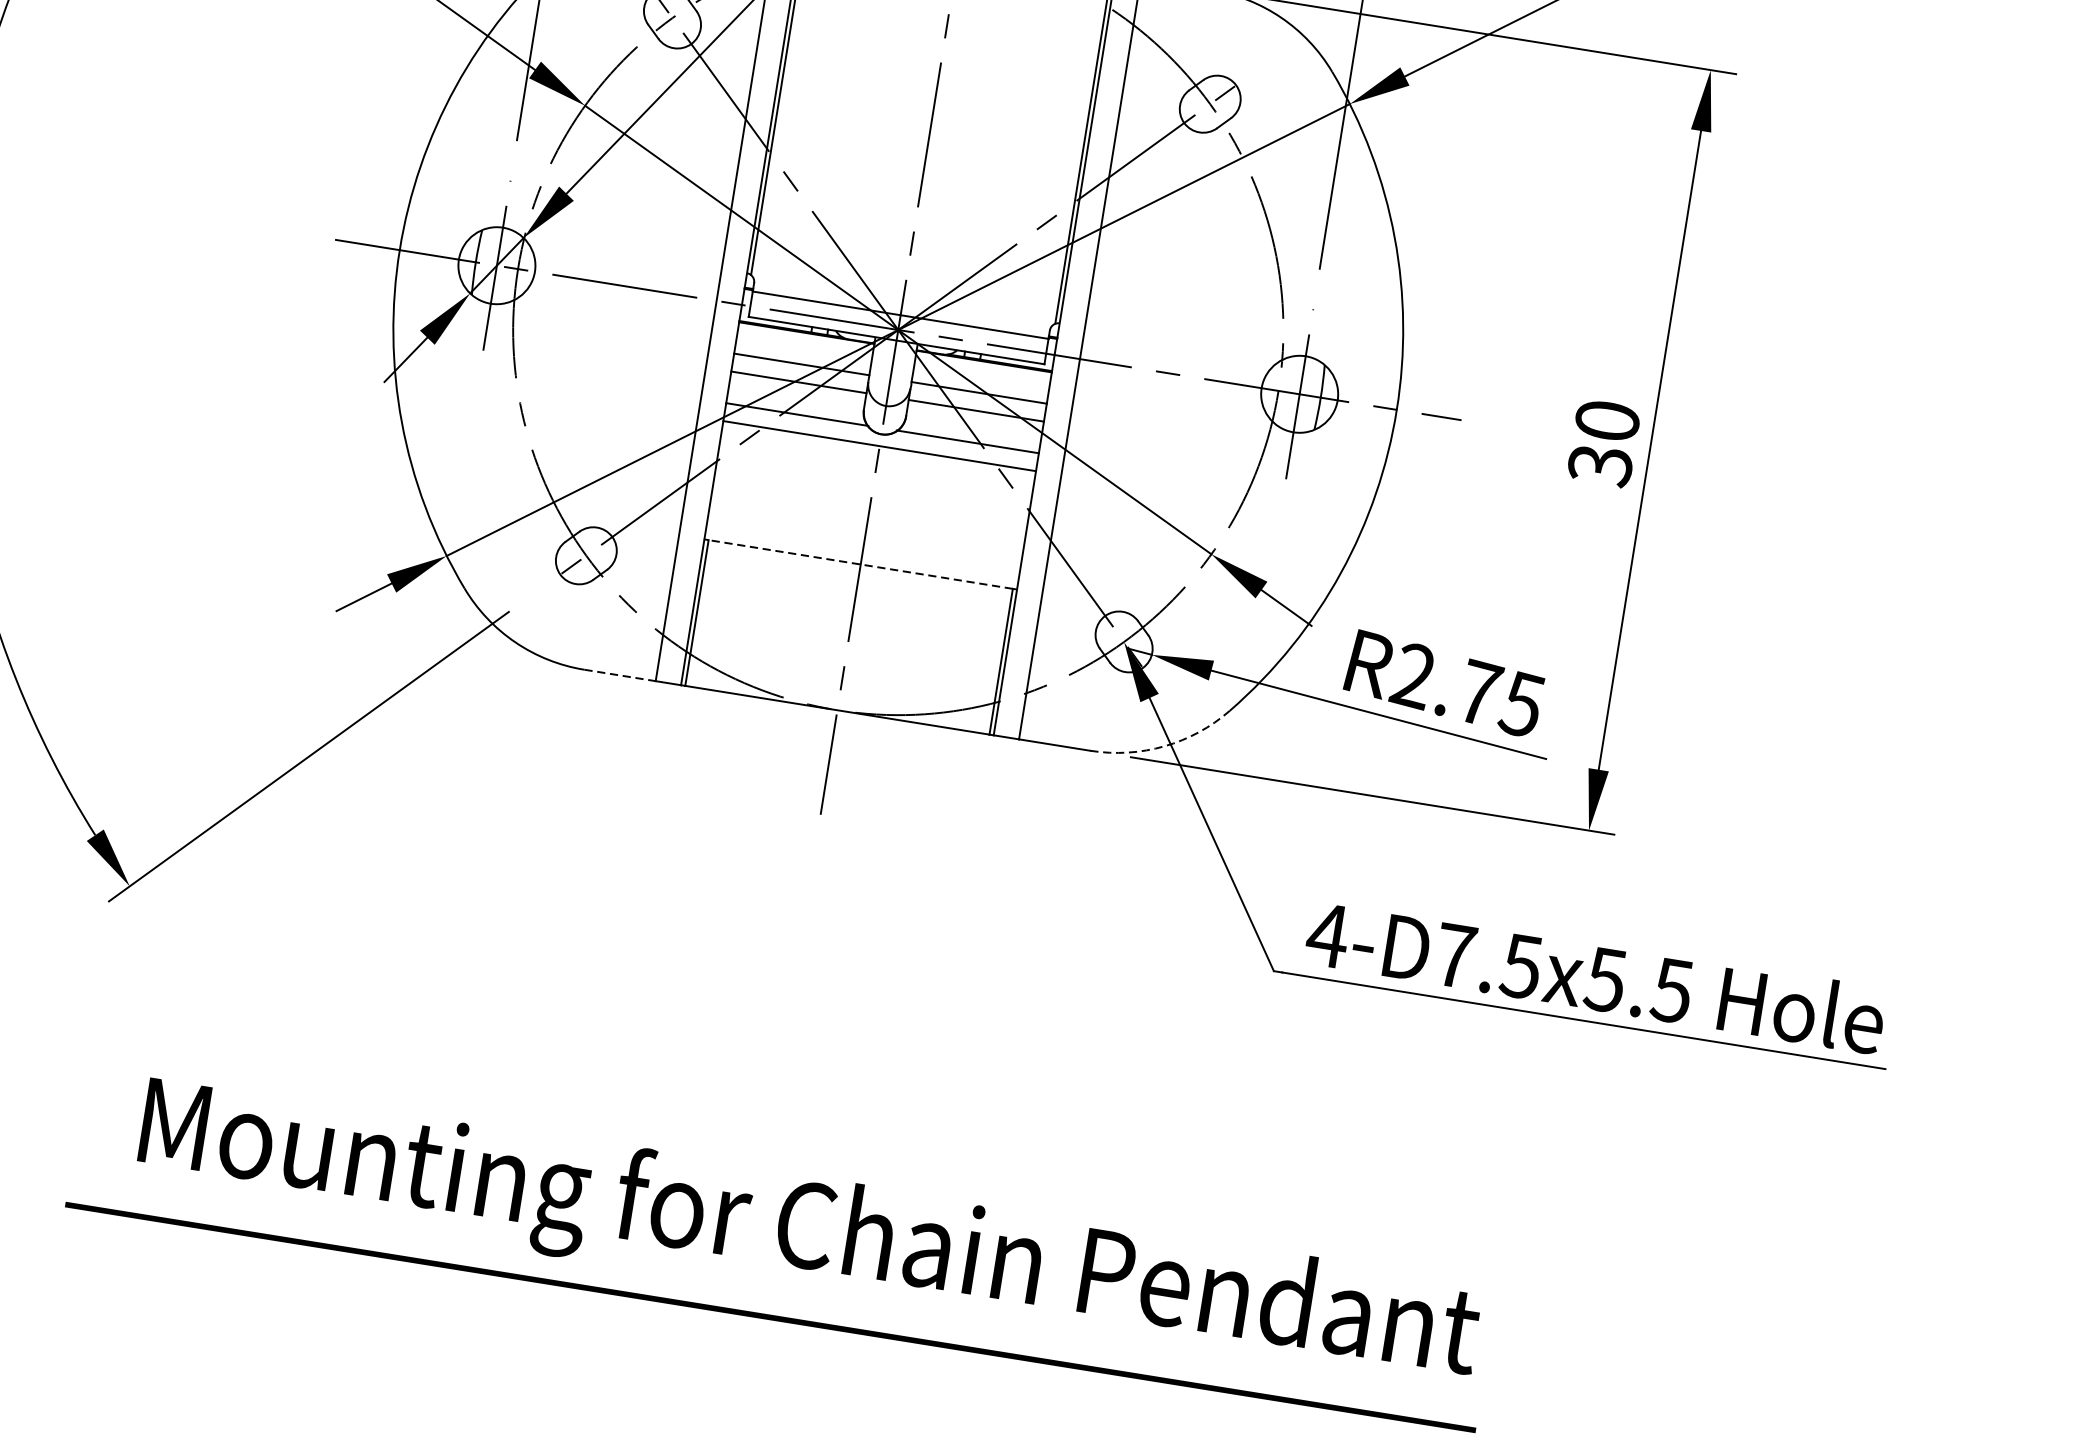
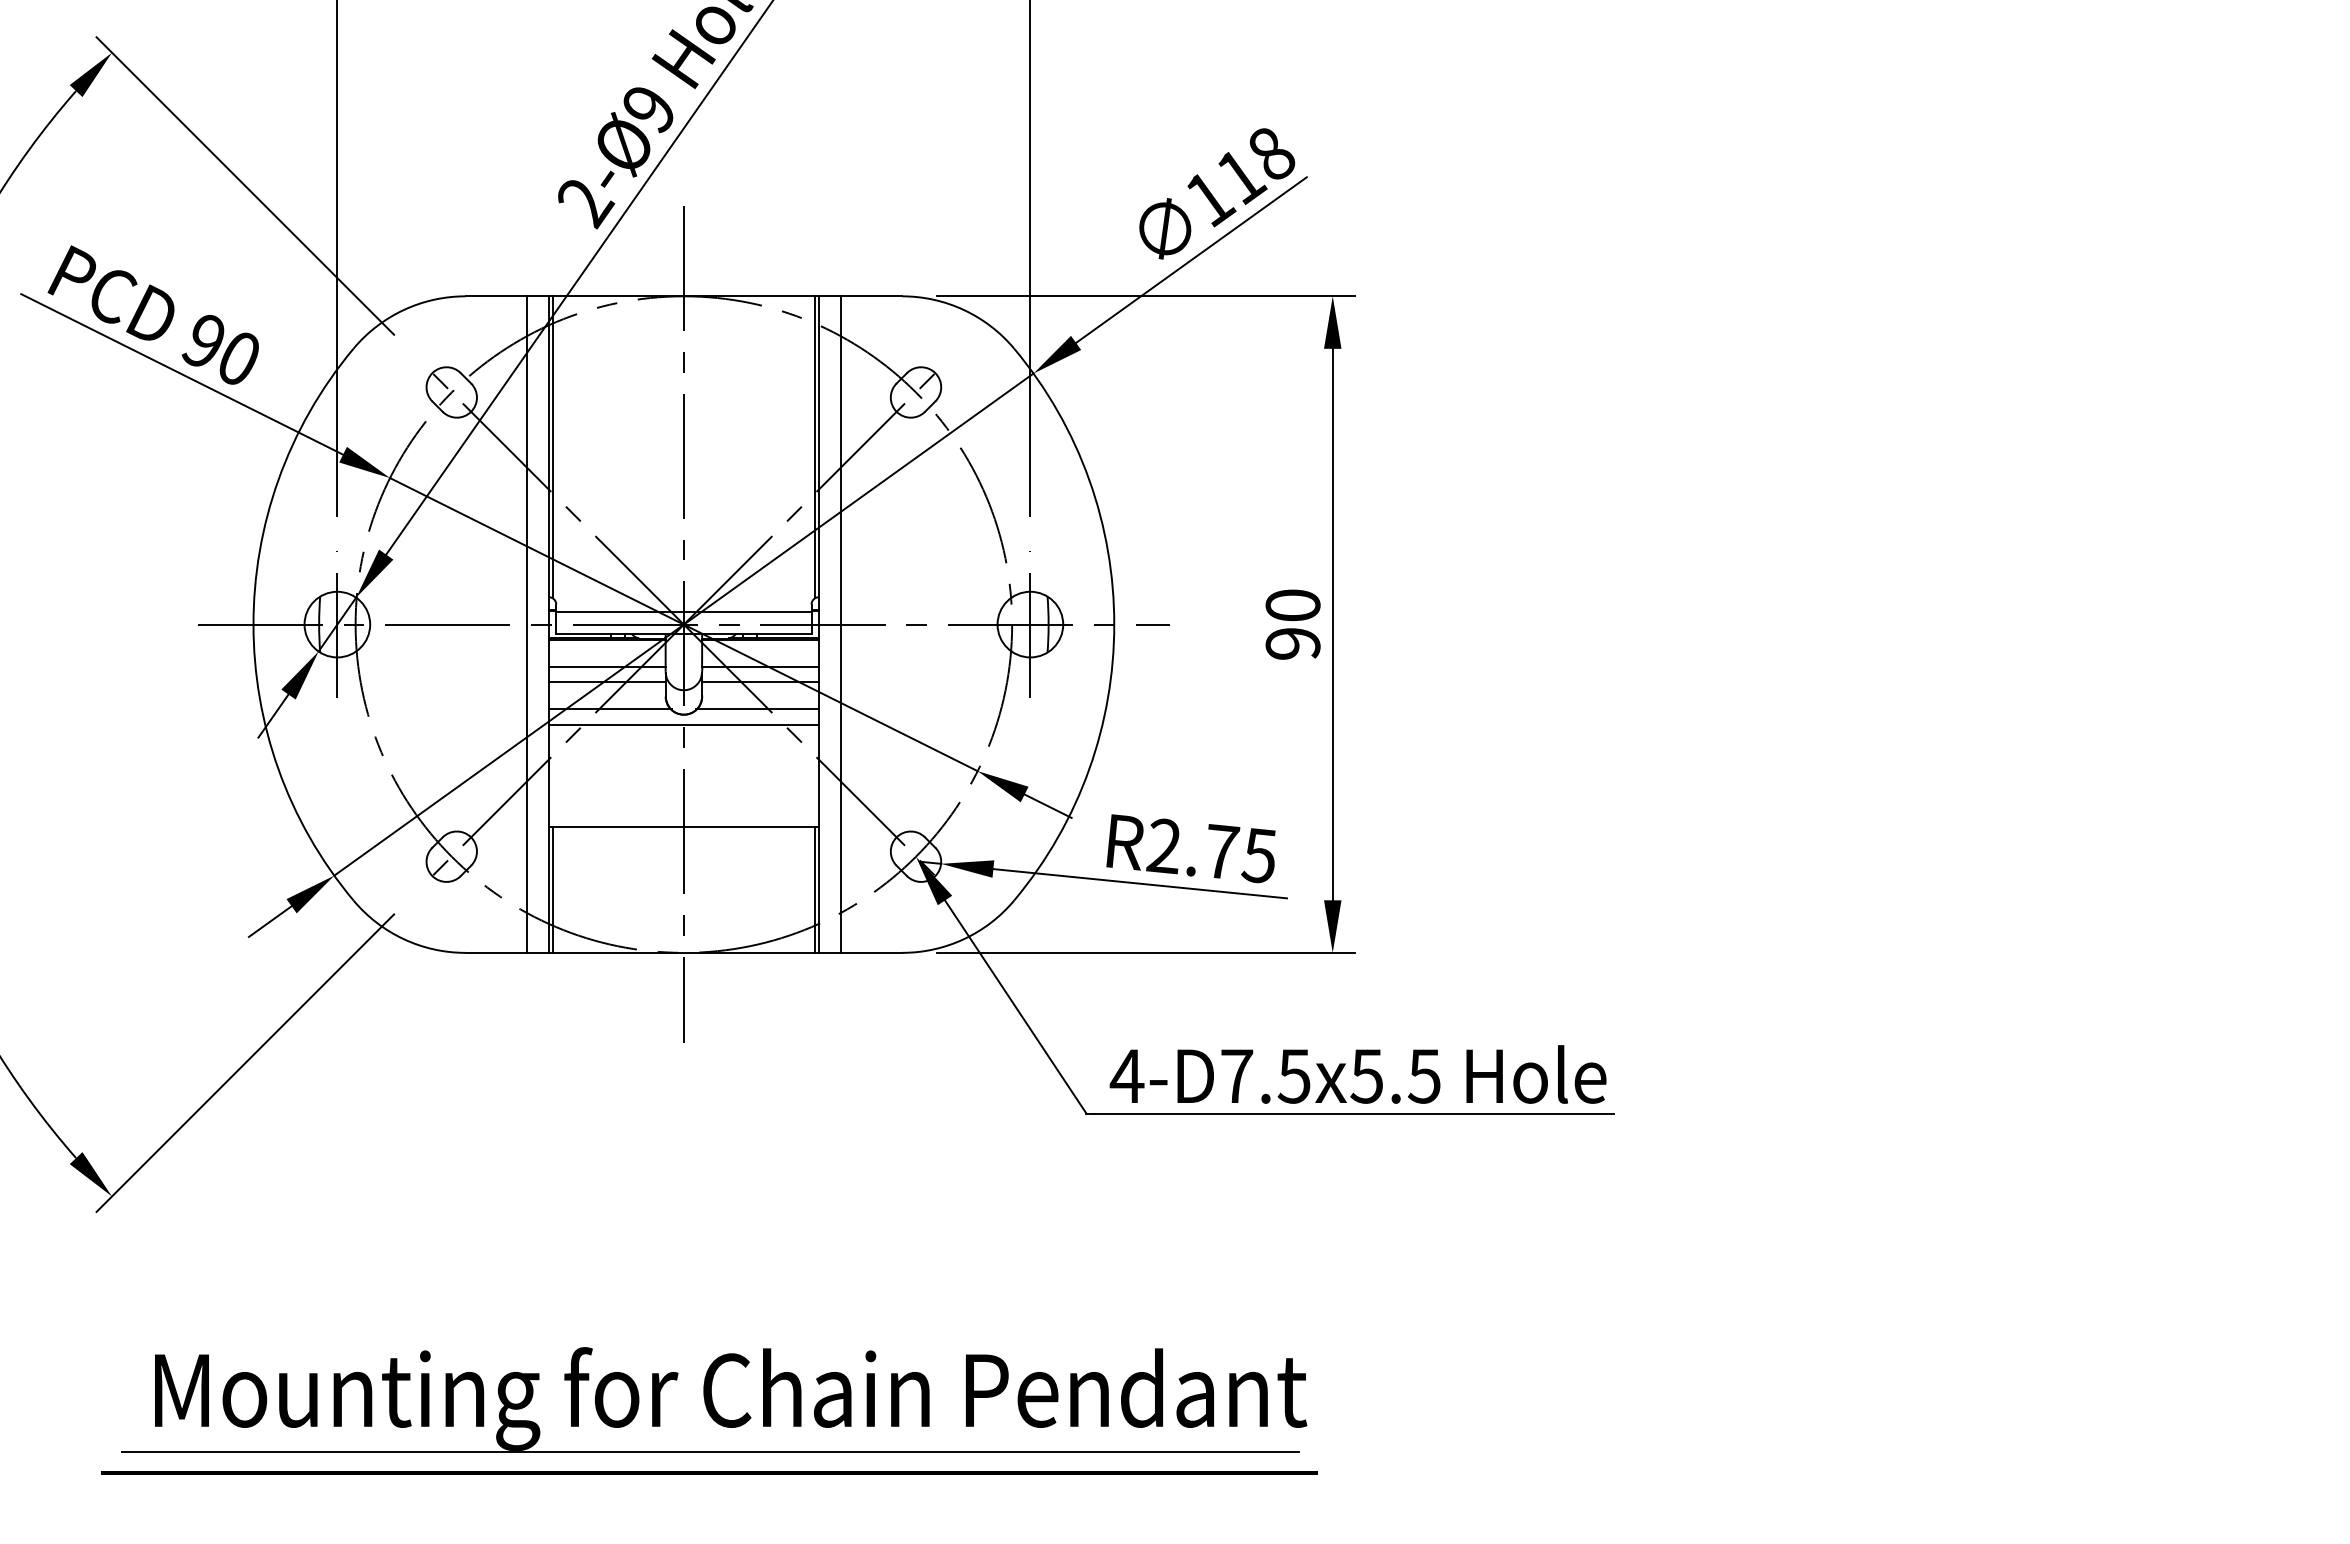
text: (1599, 465) -> (1292, 644), 30 -> 90
line: (860, 564) -> (683, 827), dashed -> solid
line: (620, 675) -> (496, 952), dashed -> solid
arc: (1164, 746) -> (964, 939), dashed -> solid
line: (774, 1292) -> (709, 1451), added

